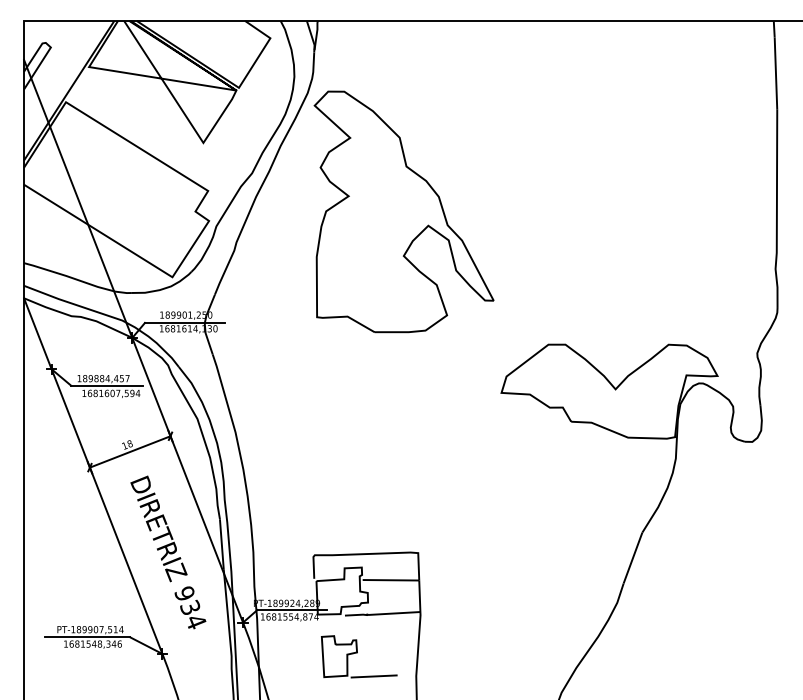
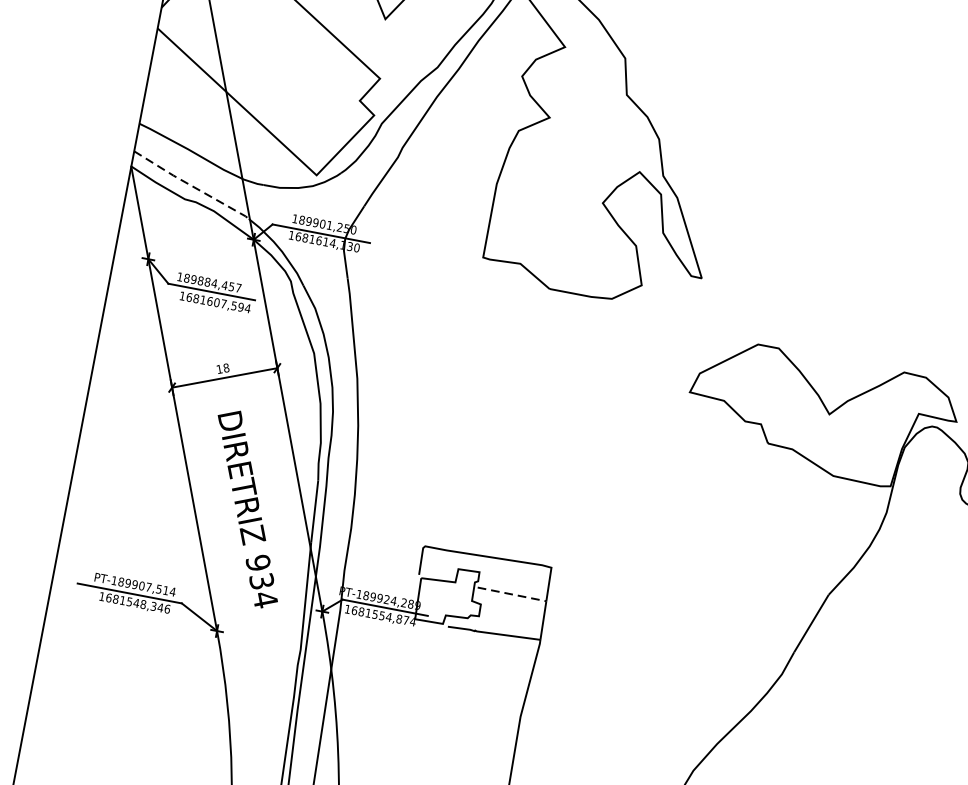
line: (74, 304) -> (191, 185), solid -> dashed
line: (391, 580) -> (512, 594), solid -> dashed
part: (358, 656) -> (454, 679), removed

